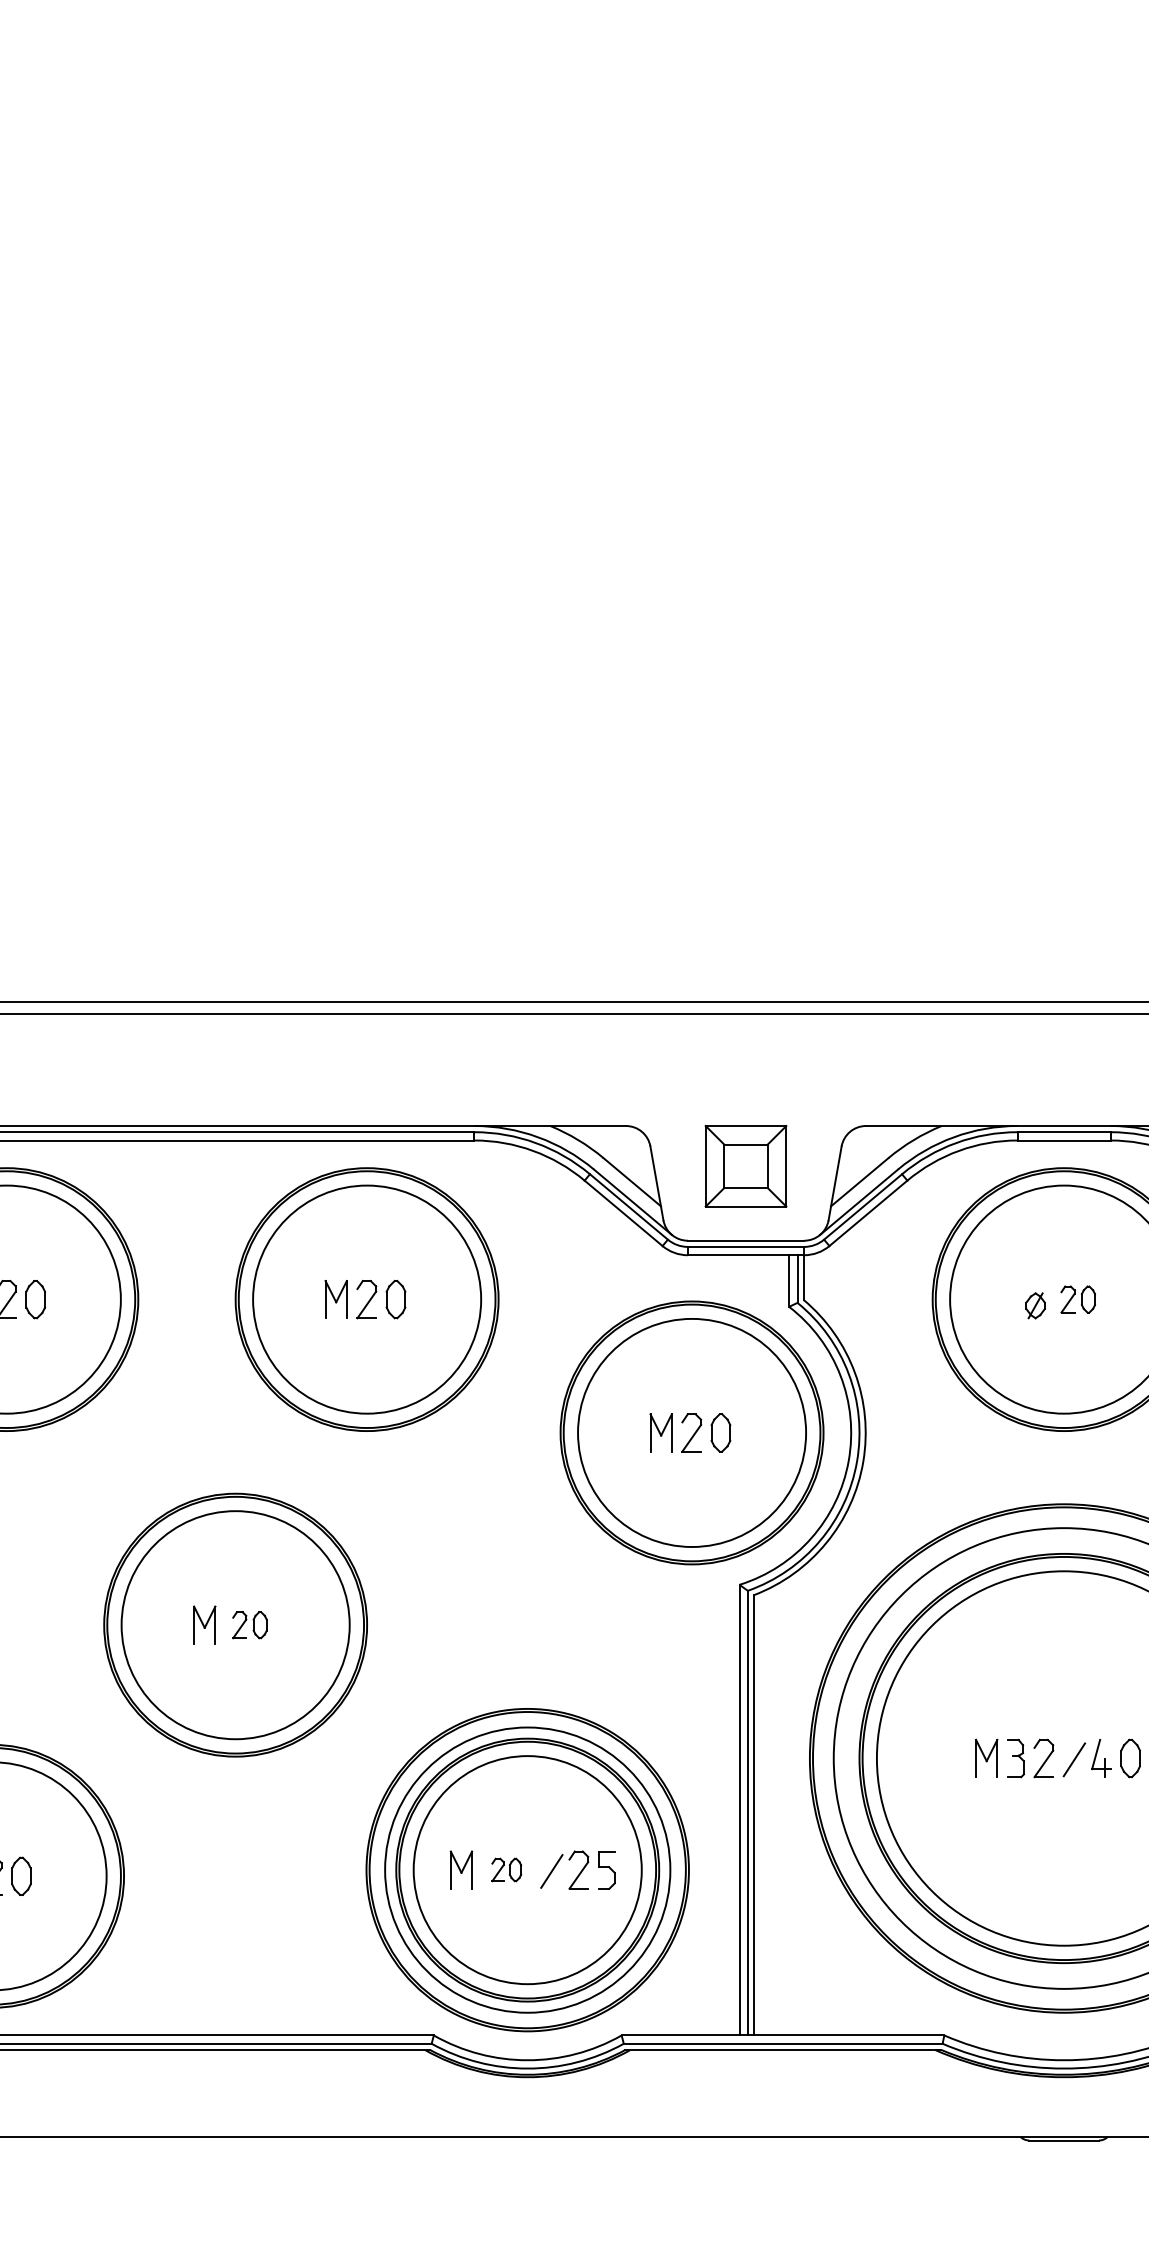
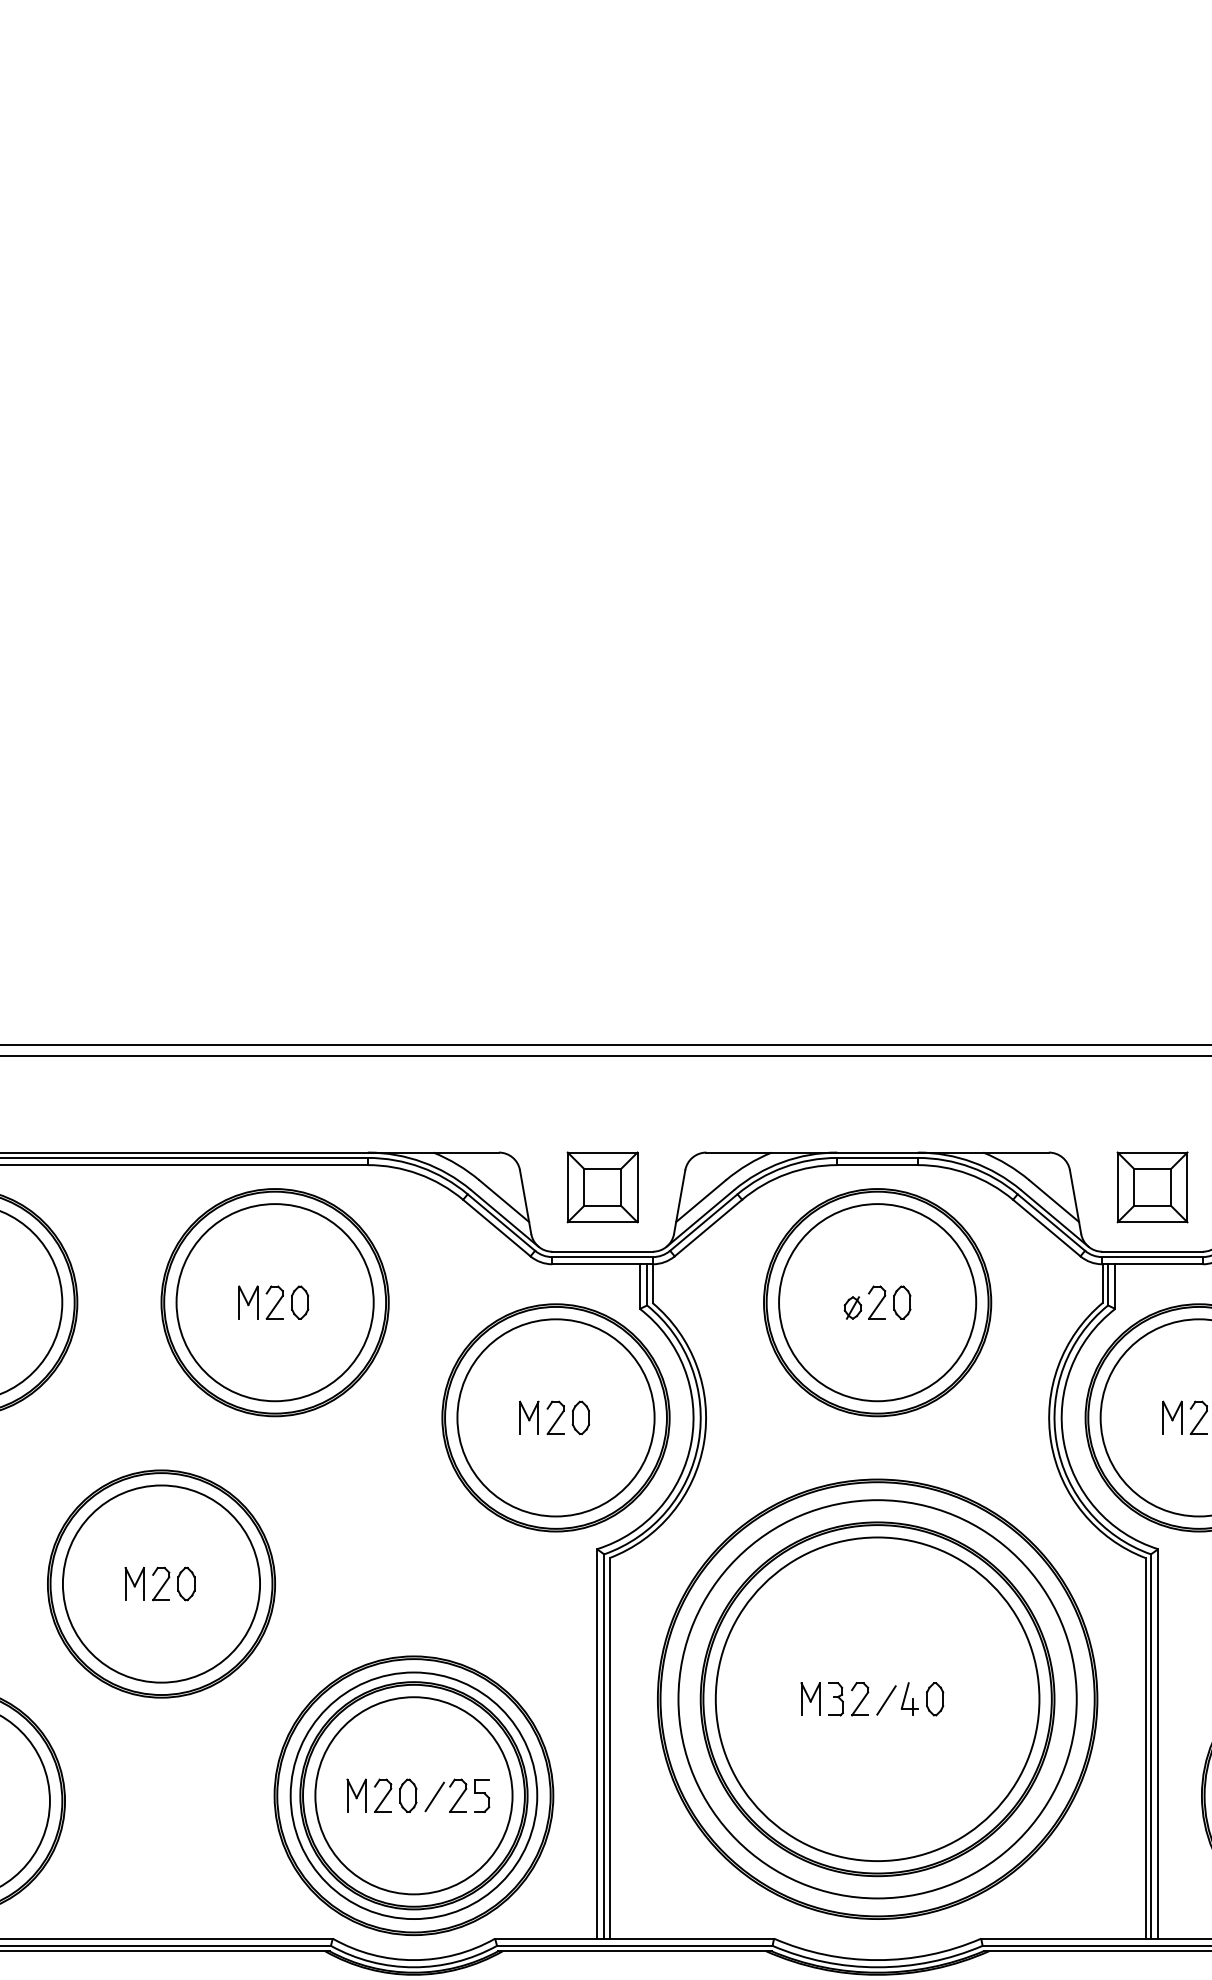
part: (1077, 1299) -> (889, 1302), size x1.43
part: (249, 1624) -> (173, 1583), size x1.43
part: (506, 1869) -> (395, 1795), size x1.67

